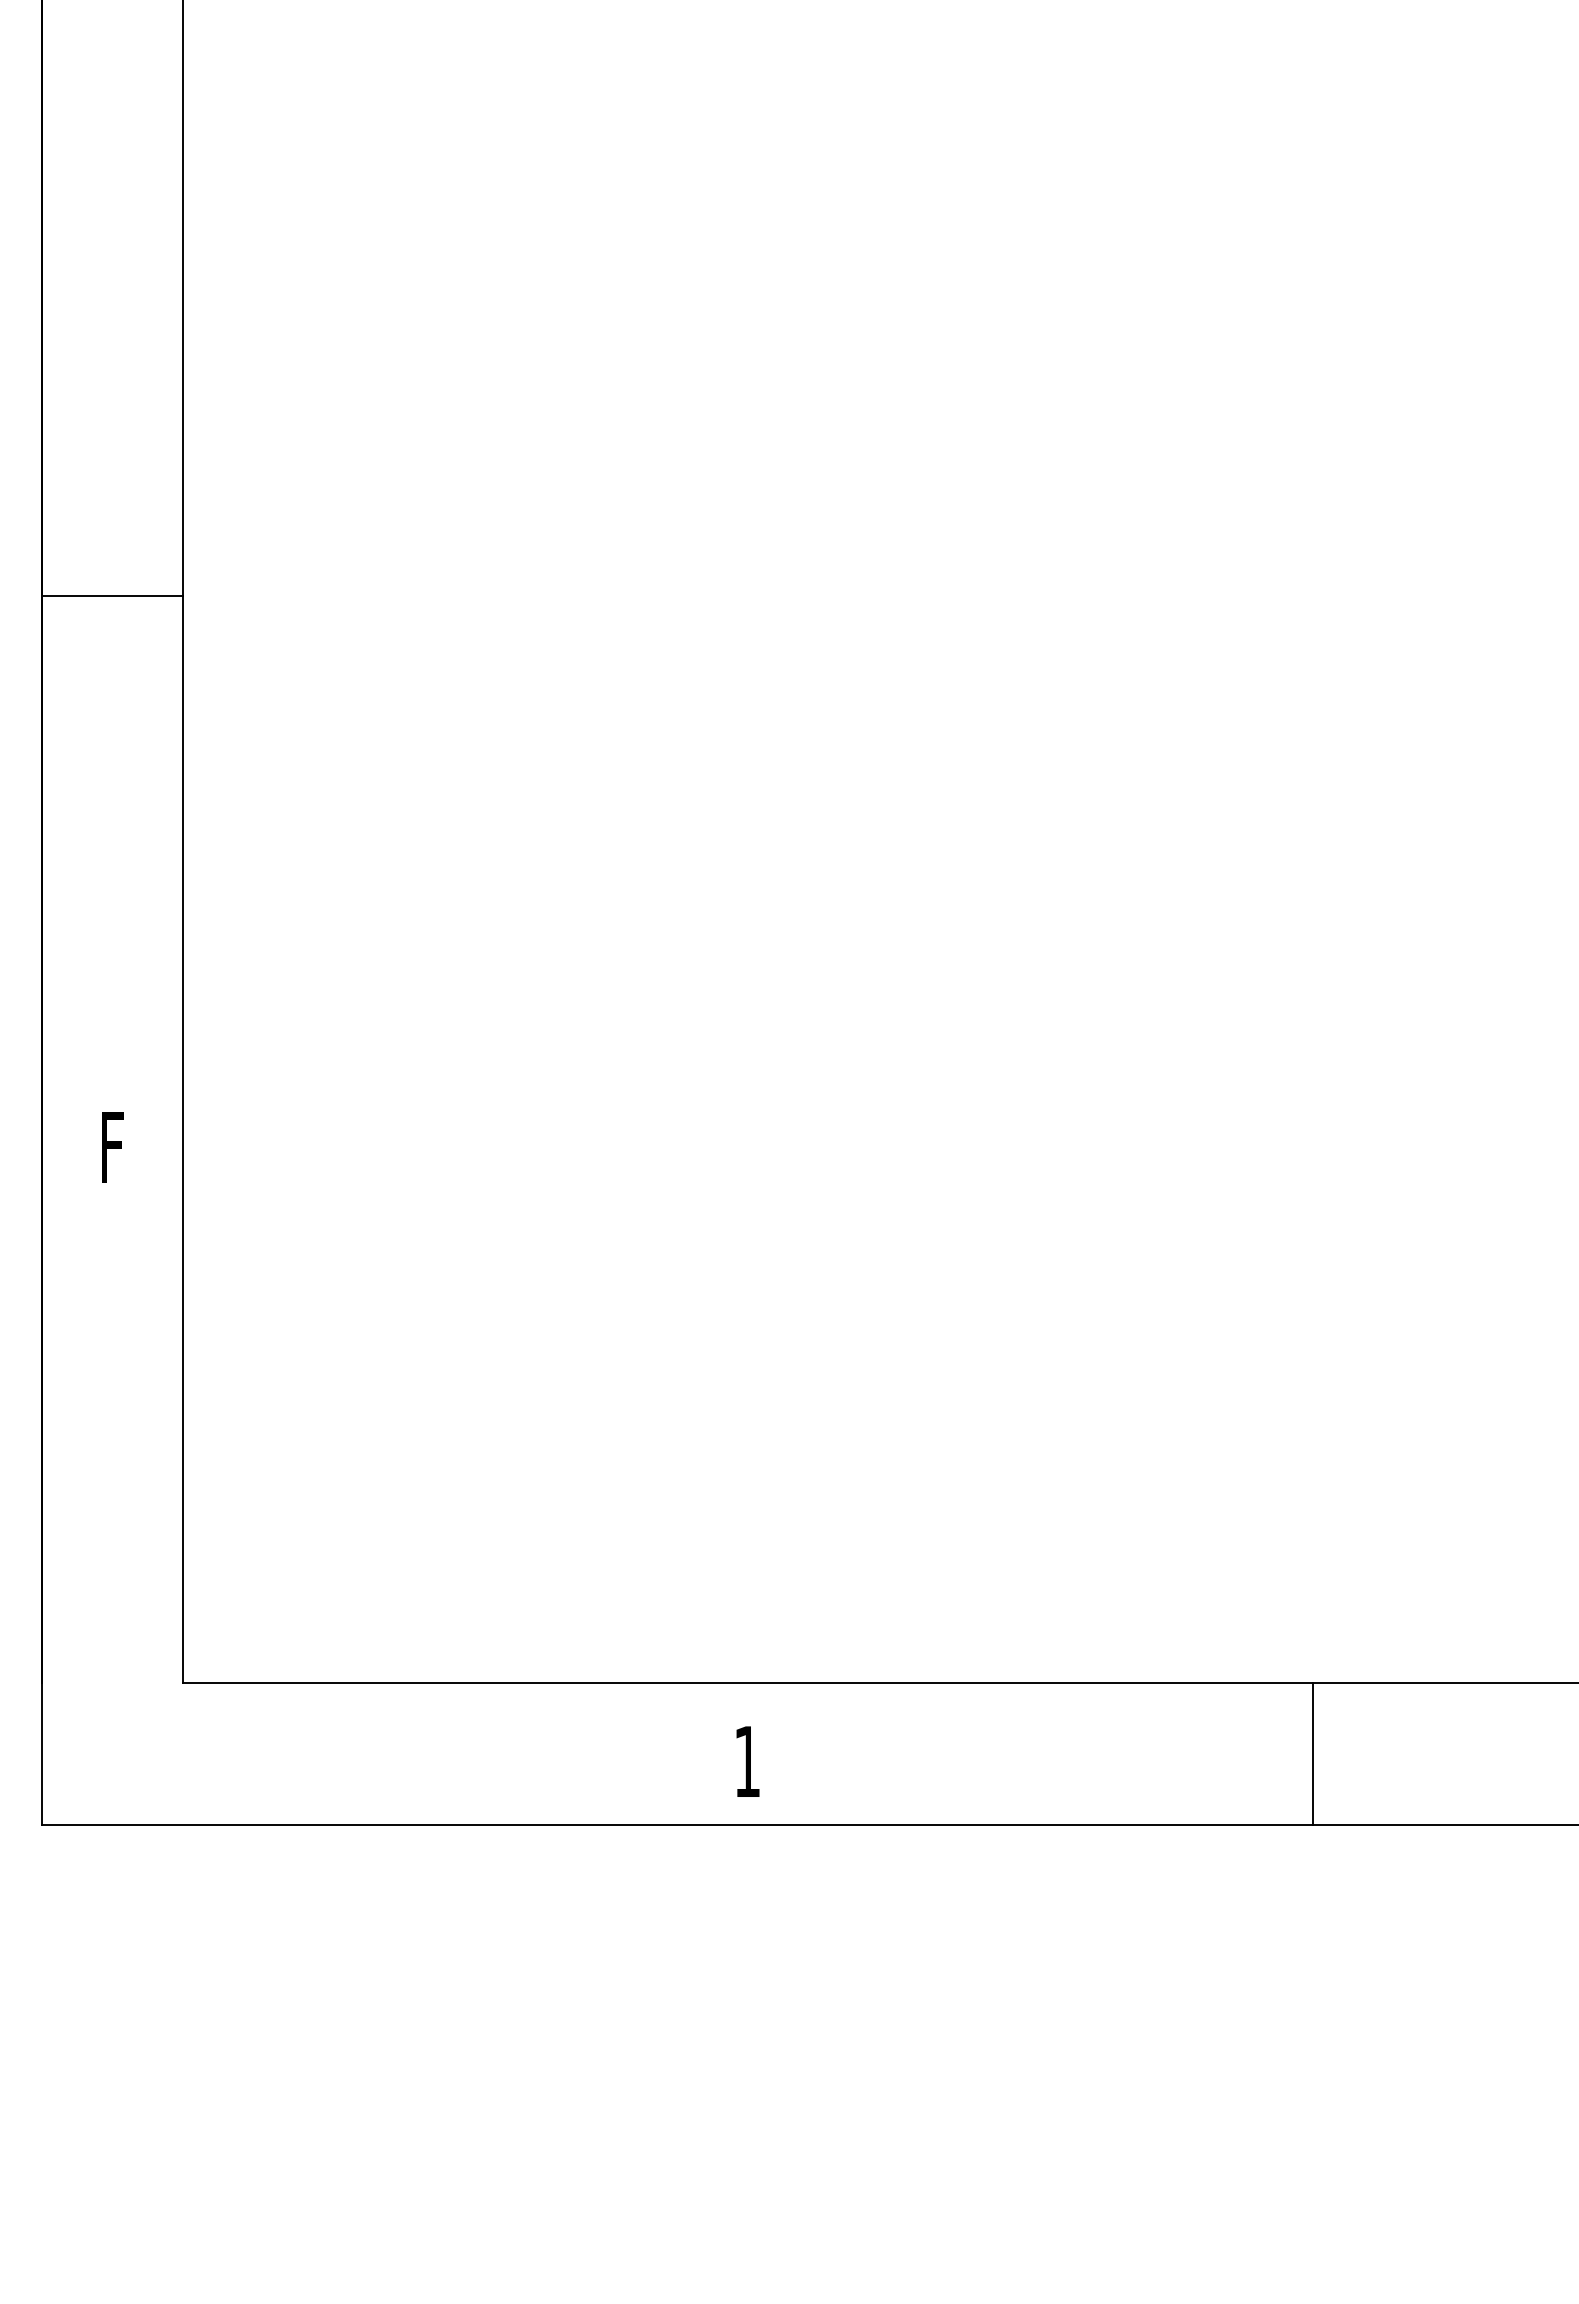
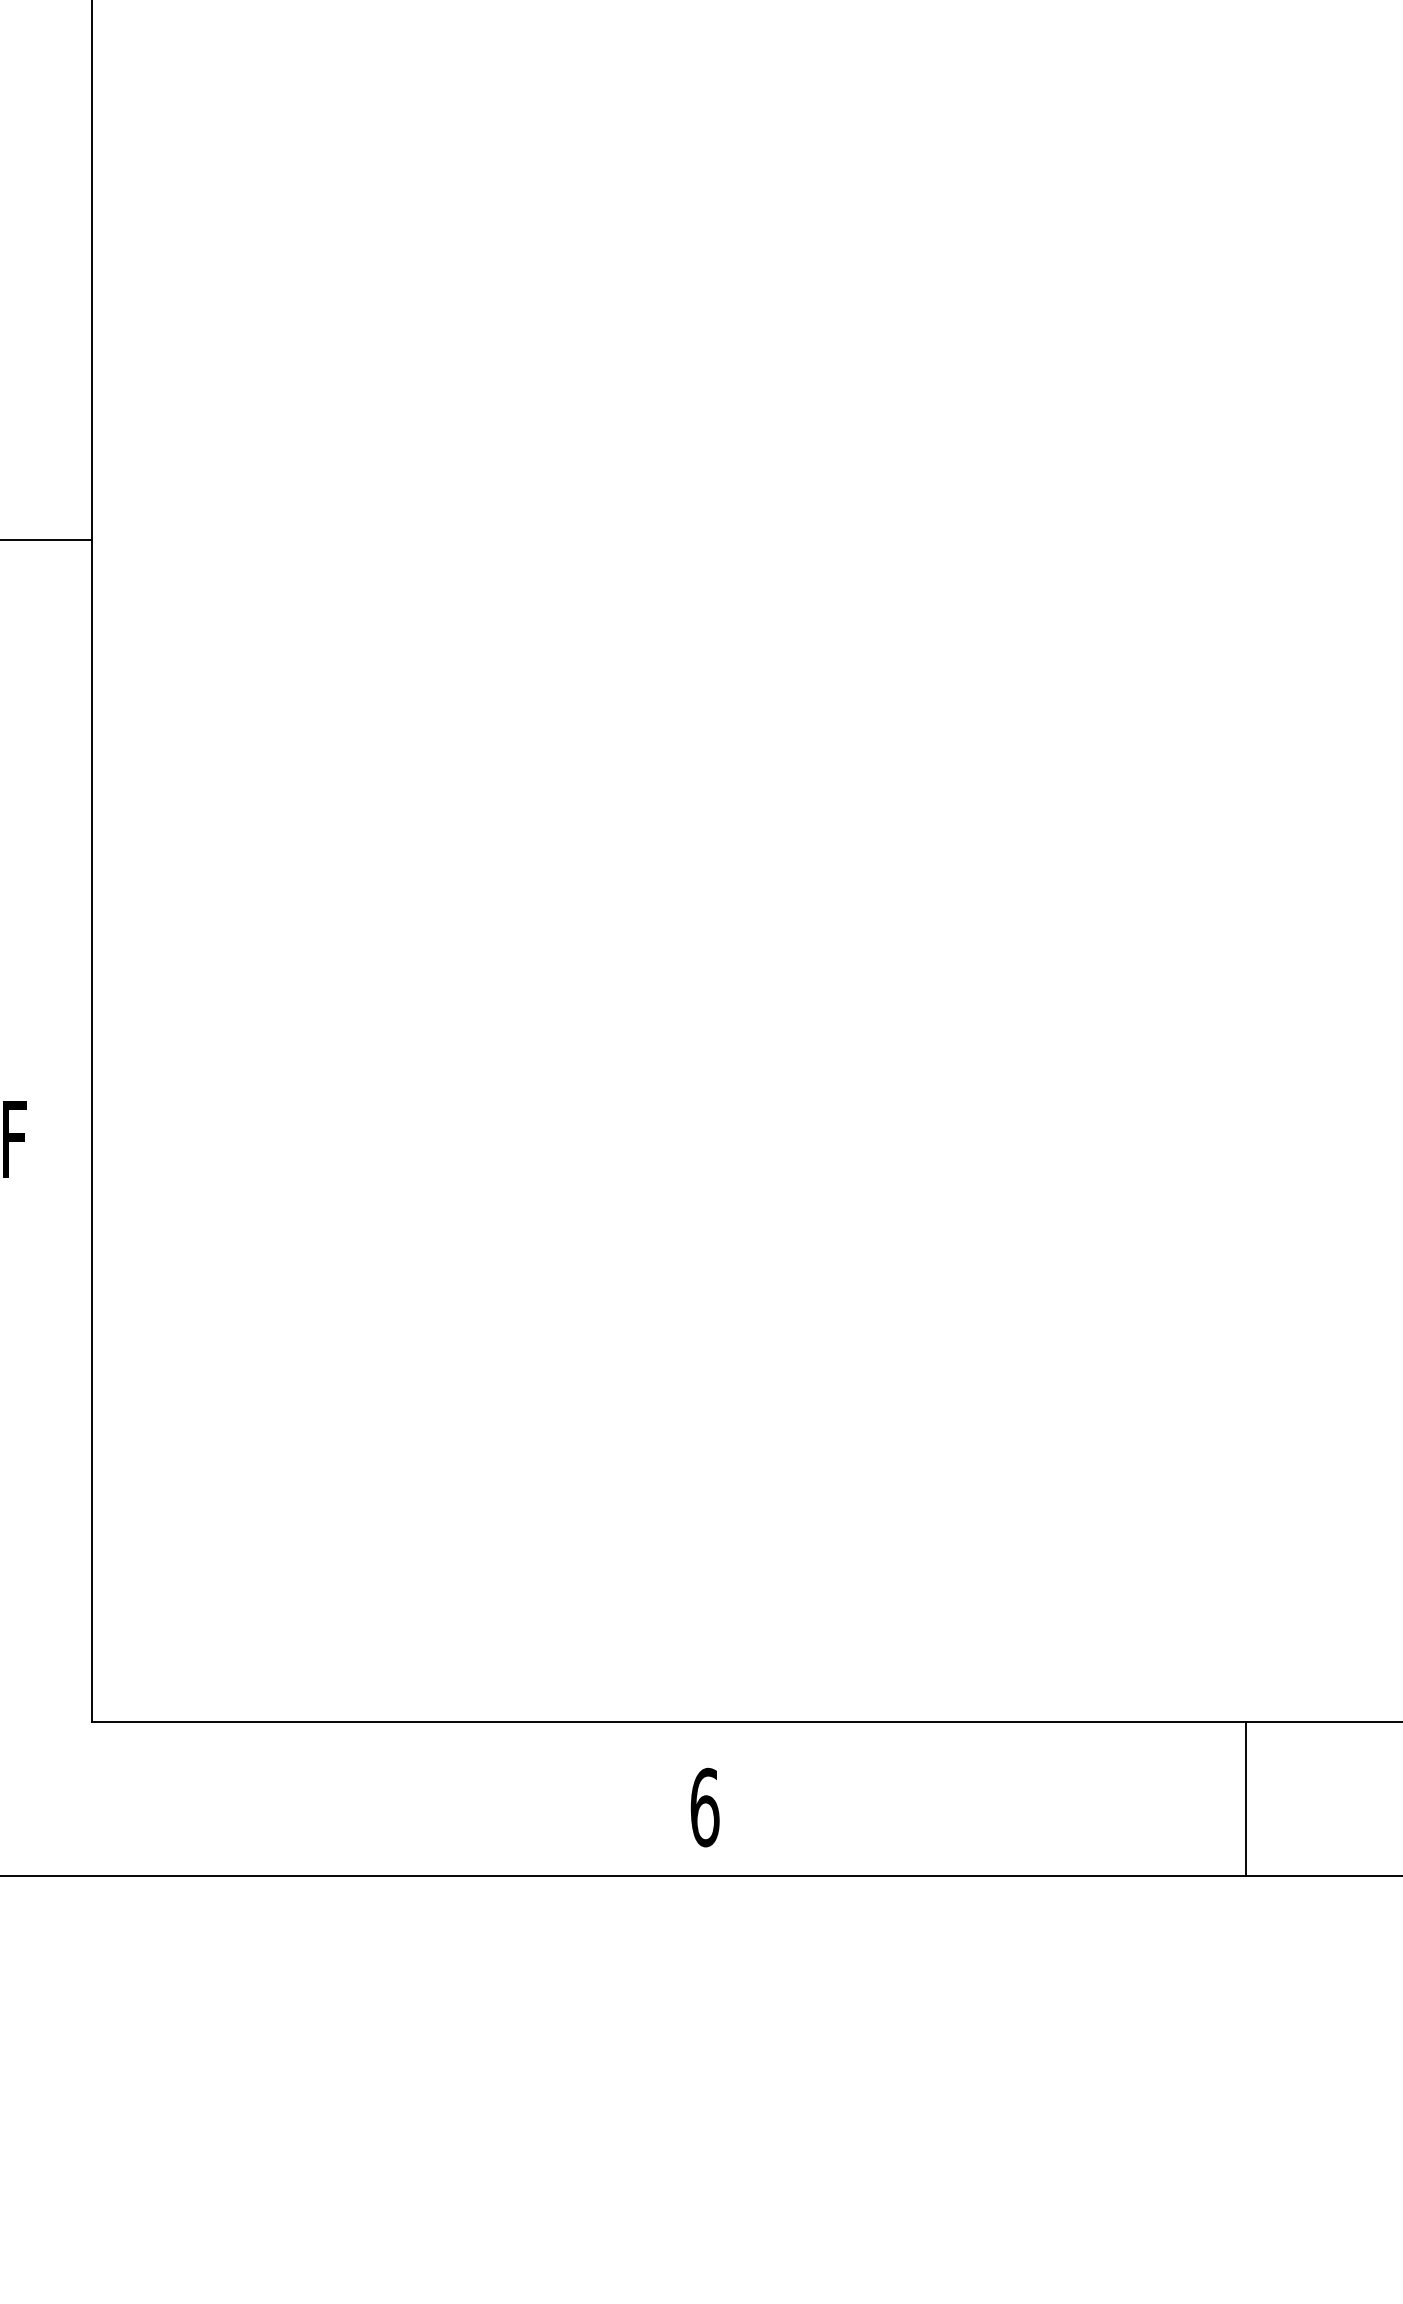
line: (1313, 1753) -> (1246, 1798), moved
text: (747, 1761) -> (704, 1807), 1 -> 6

